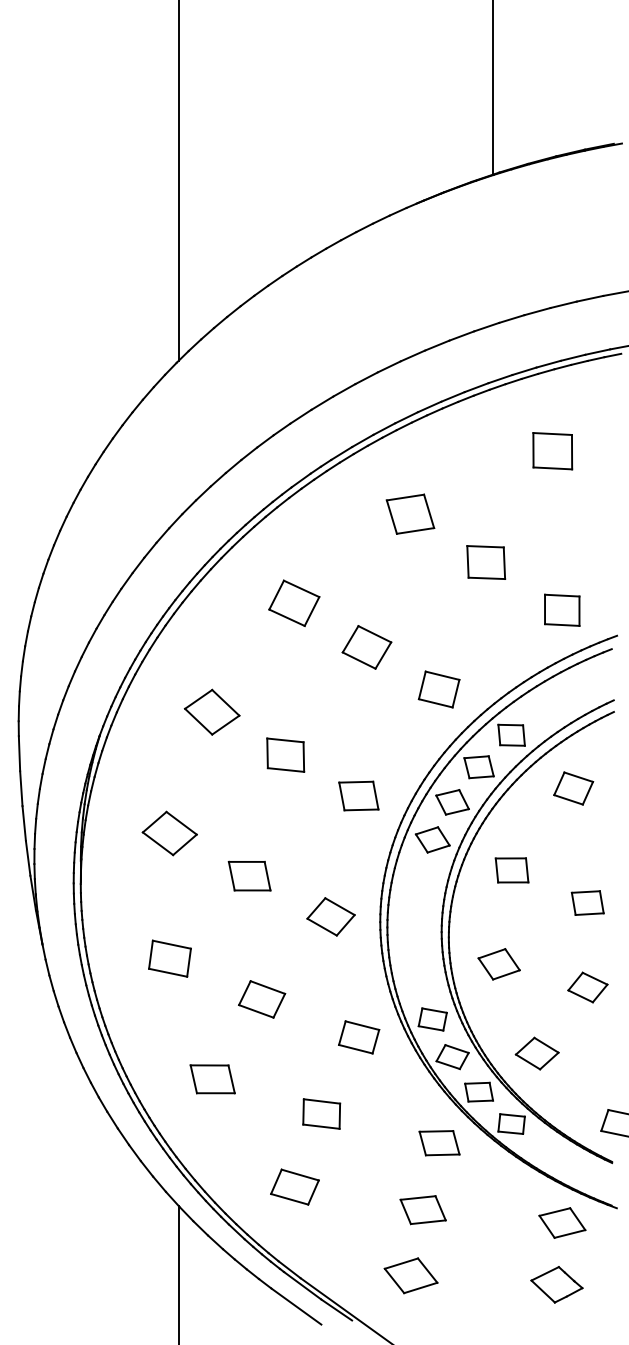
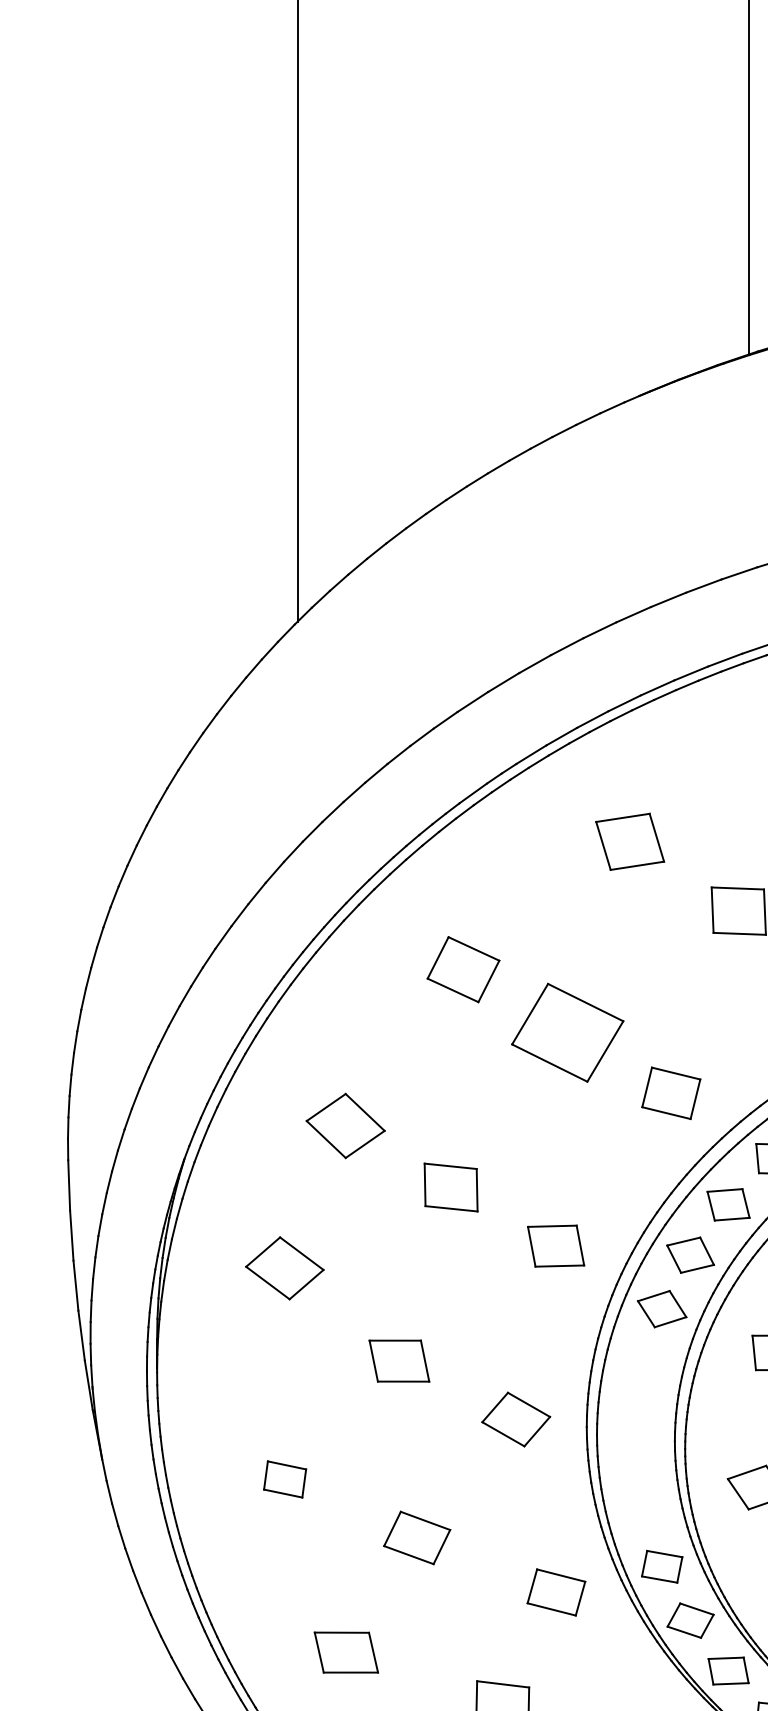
part: (366, 647) -> (567, 1033), size x1.6
part: (169, 833) -> (284, 1268), moved
part: (169, 958) -> (284, 1479), size x0.7

